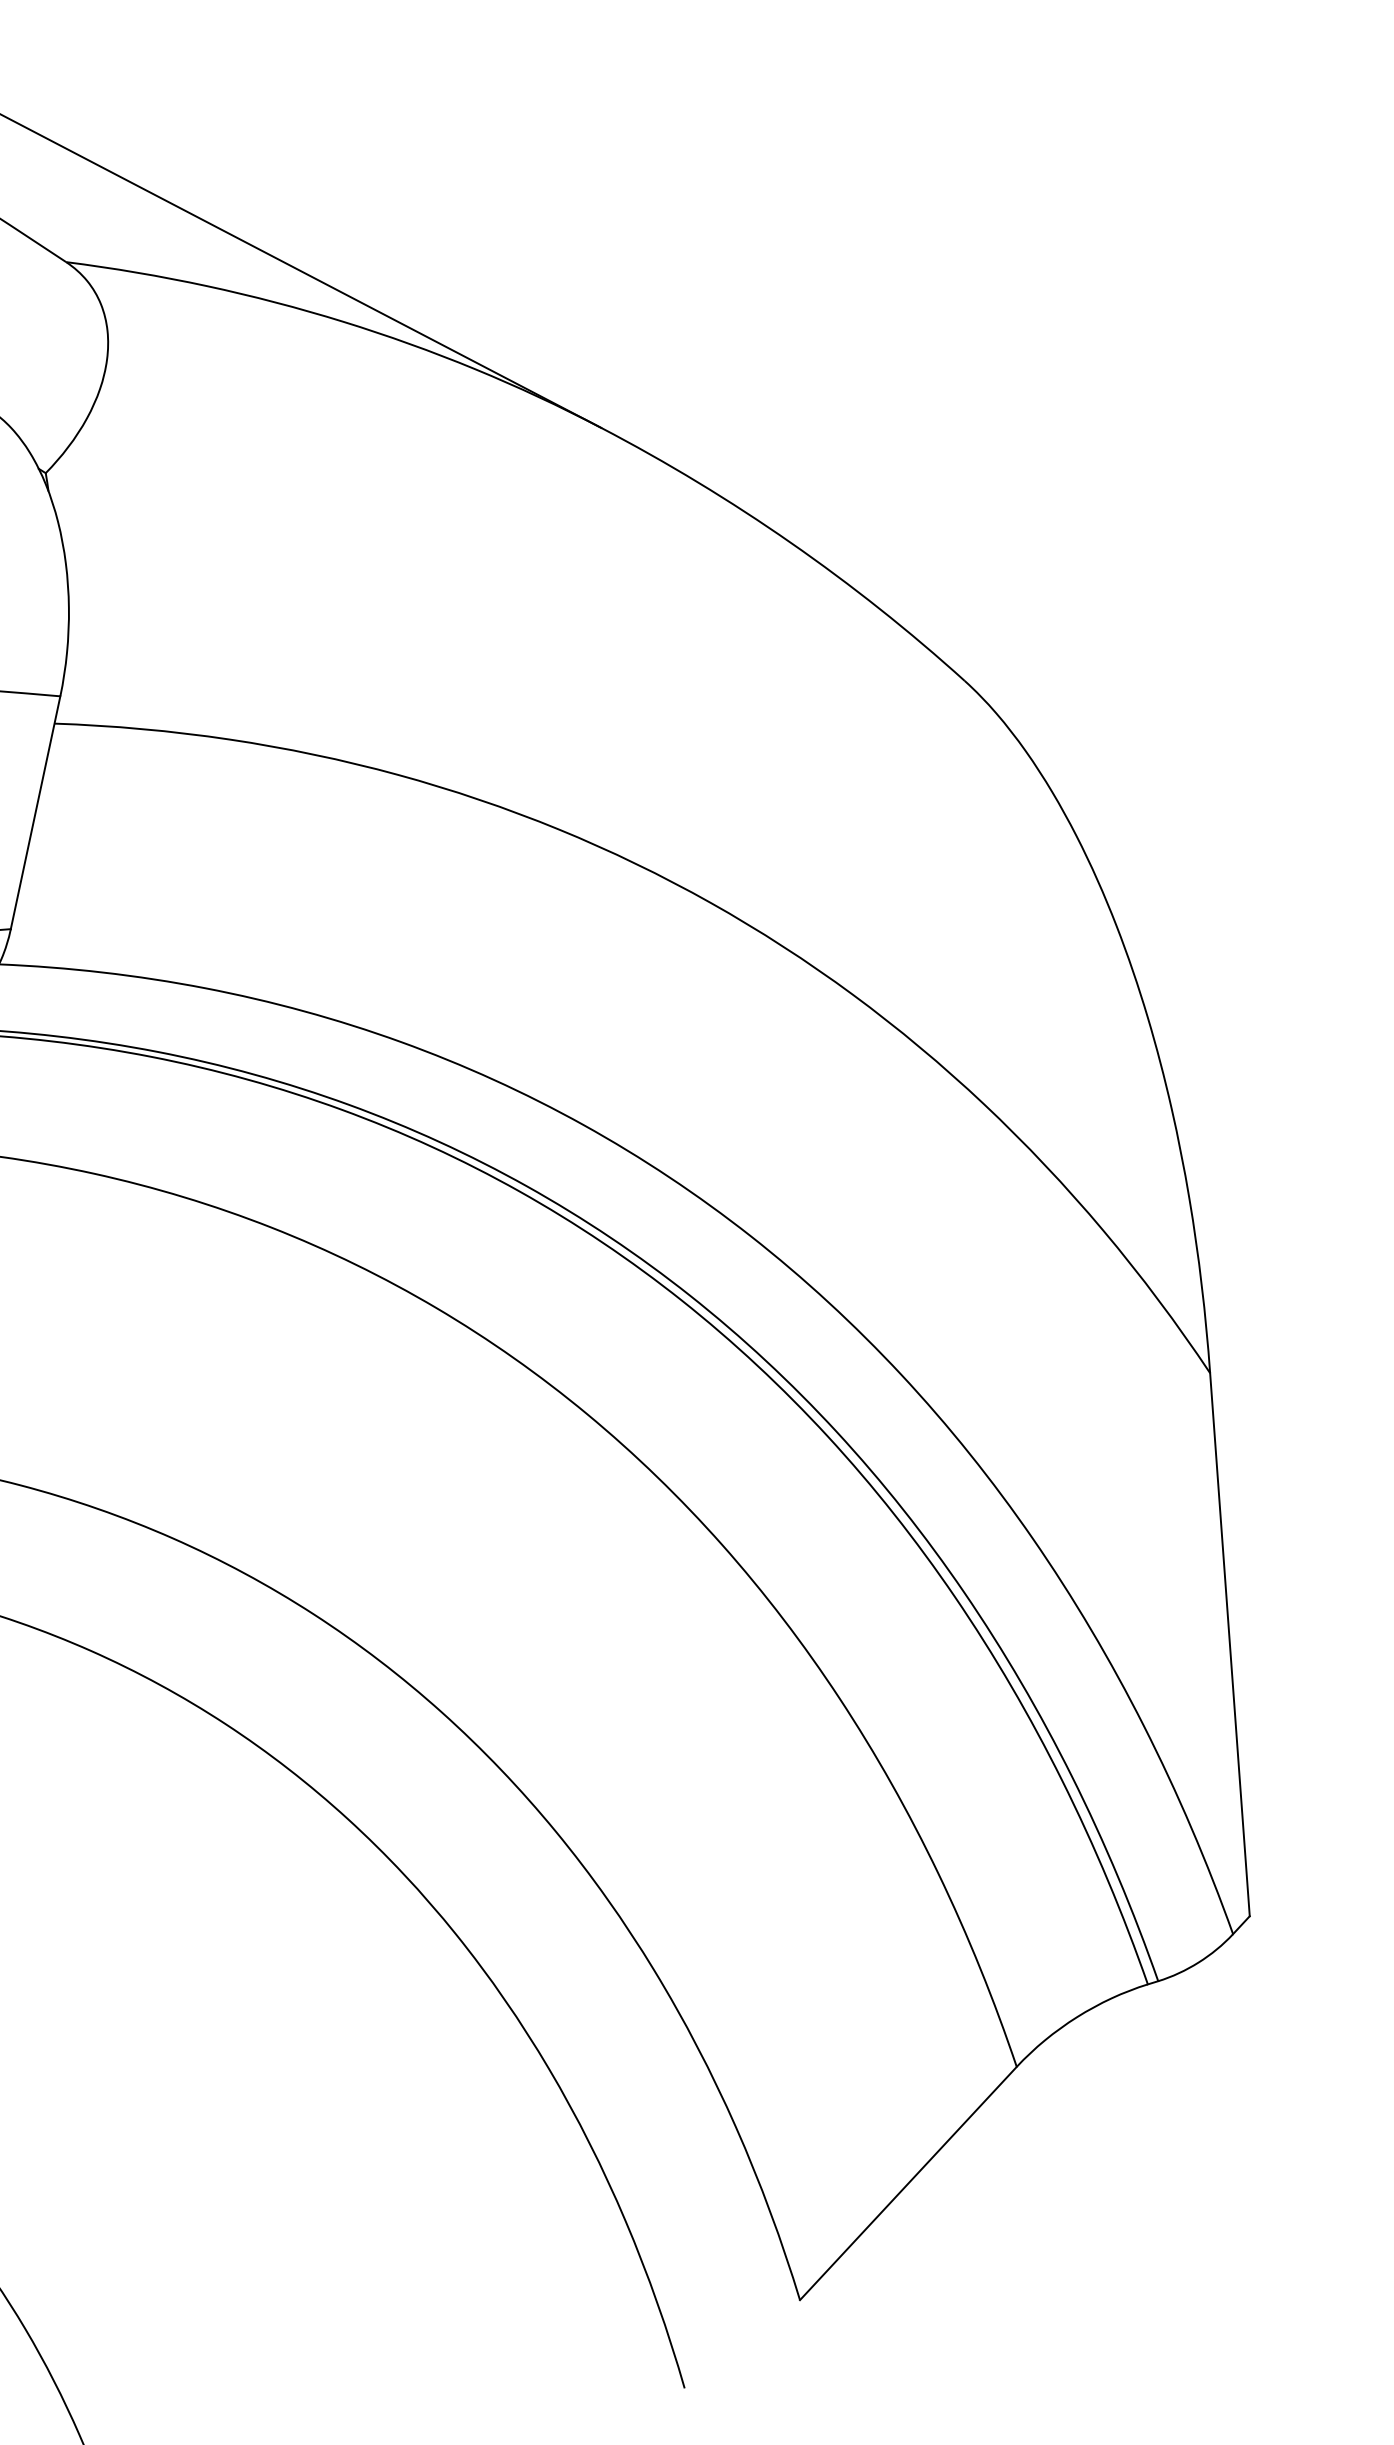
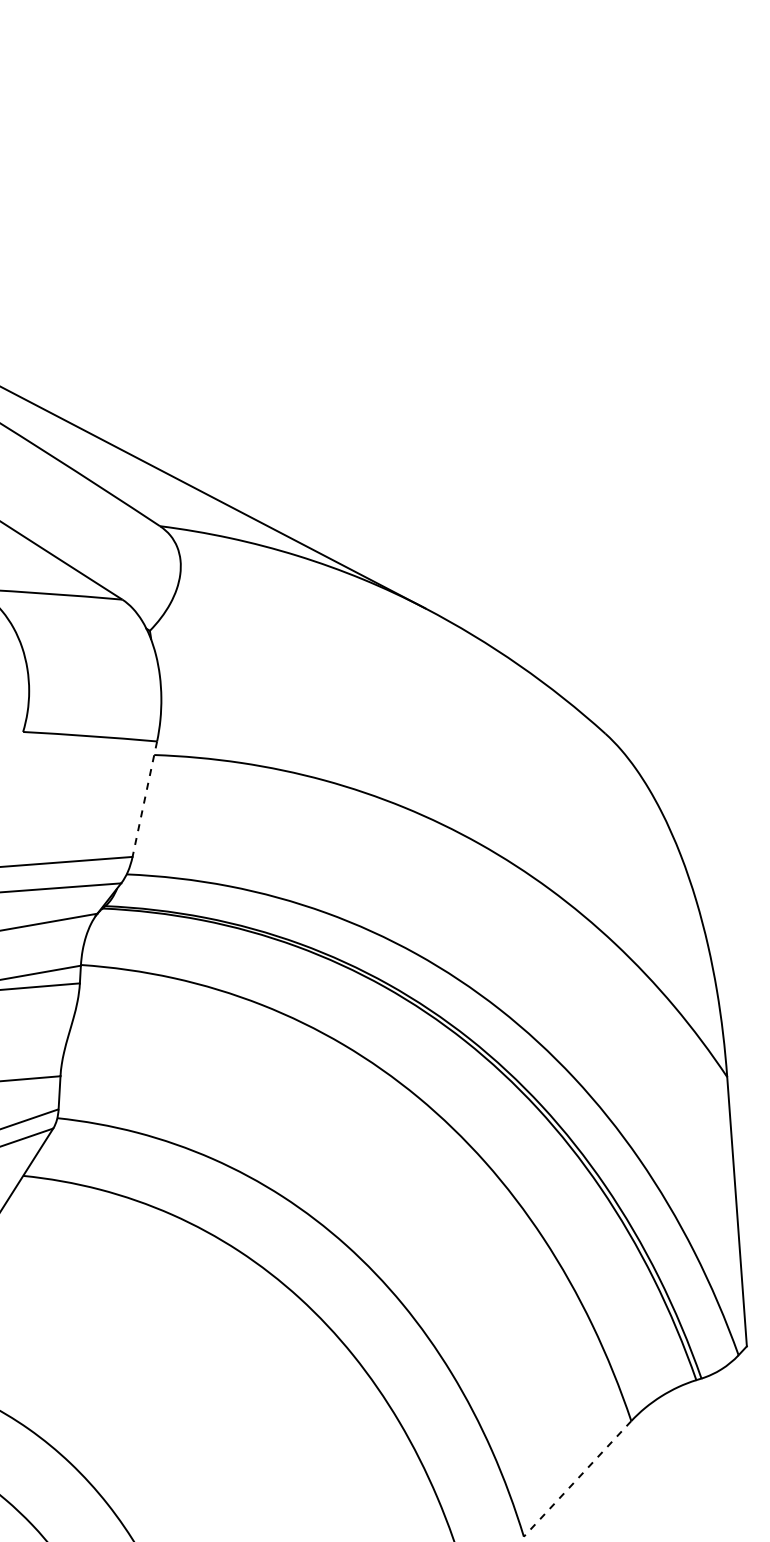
line: (34, 813) -> (144, 799), solid -> dashed
line: (908, 2182) -> (577, 1478), solid -> dashed

